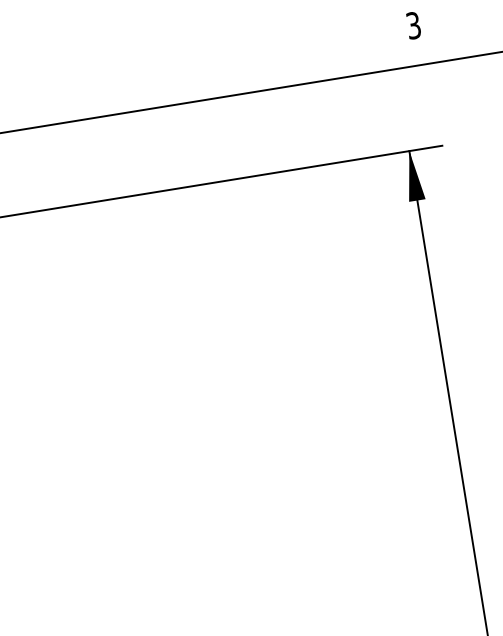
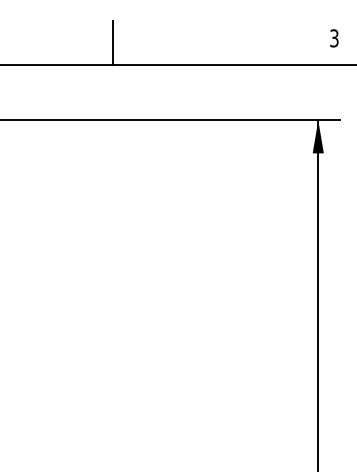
line: (84, 85) -> (112, 42), added

